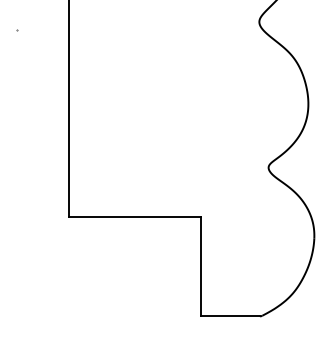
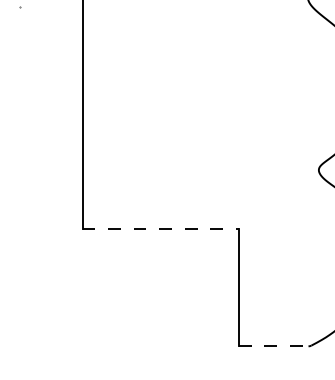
line: (135, 217) -> (161, 229), solid -> dashed
line: (230, 316) -> (273, 346), solid -> dashed

